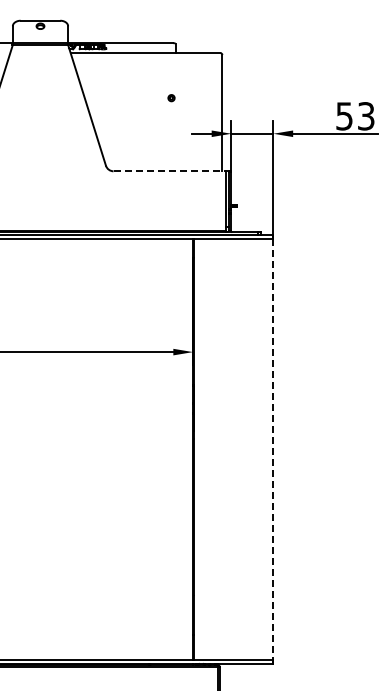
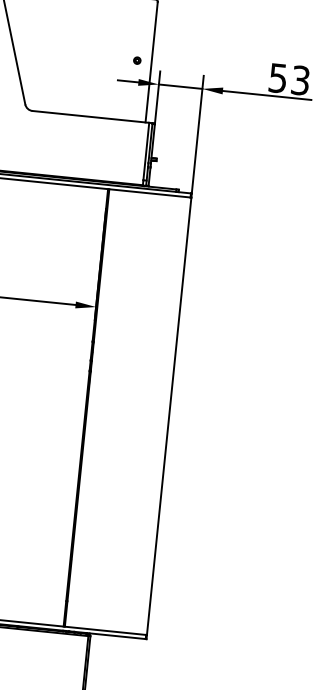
part: (171, 98) -> (137, 61), moved
line: (170, 171) -> (91, 117), dashed -> solid
line: (273, 449) -> (169, 416), dashed -> solid

